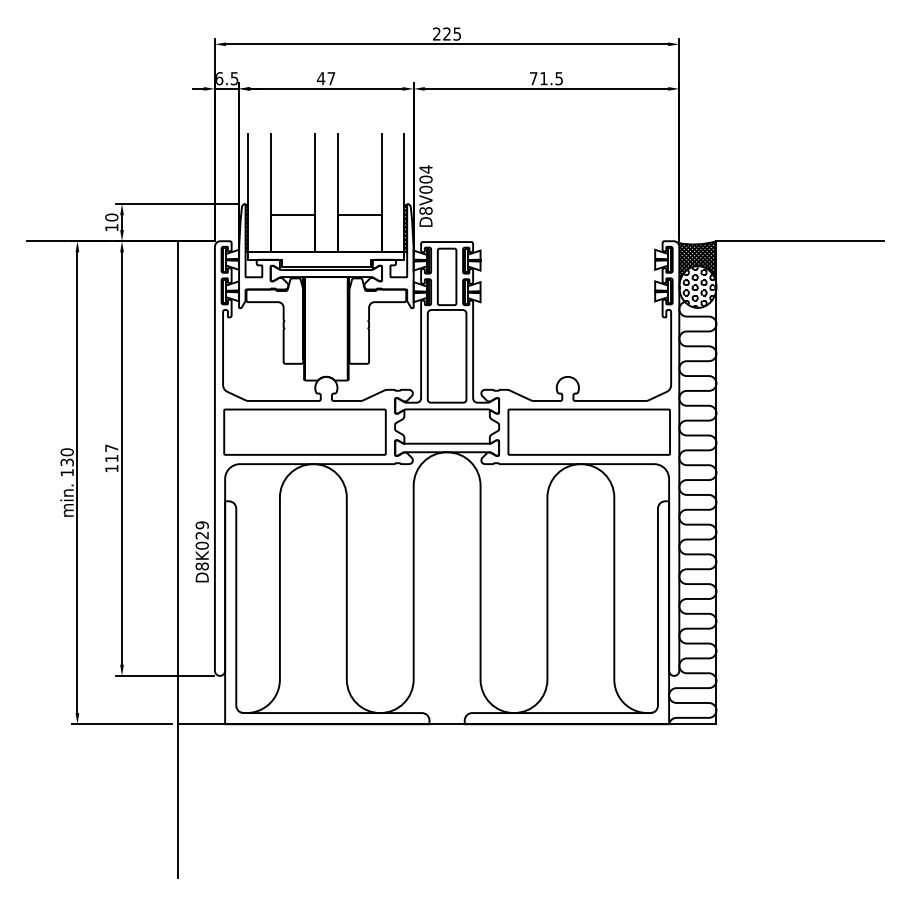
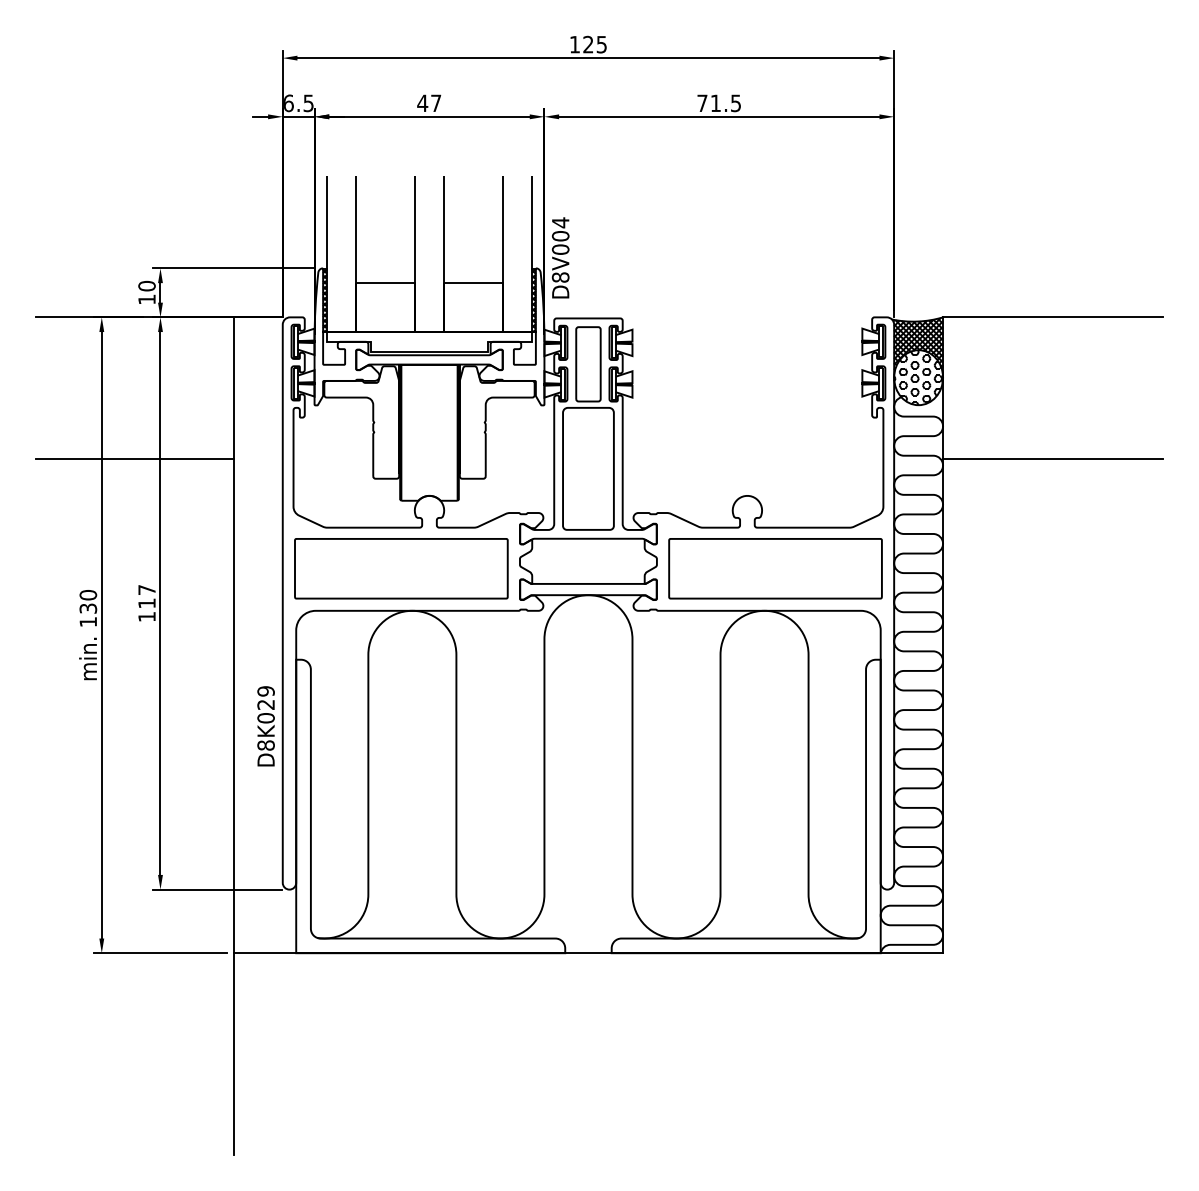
text: (436, 33) -> (574, 43), 225 -> 125
line: (102, 348) -> (134, 458), added
line: (799, 348) -> (1052, 458), added

